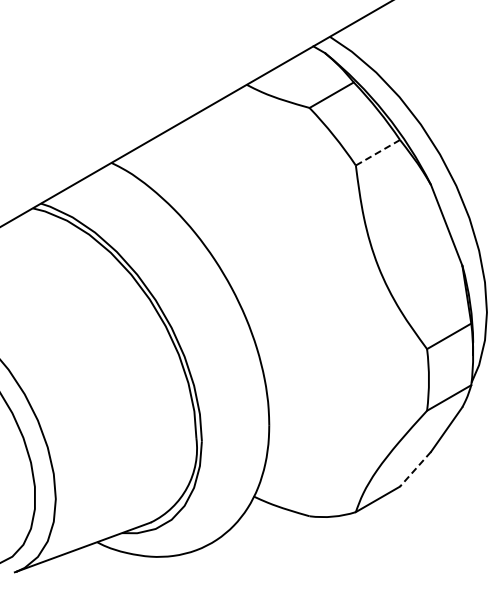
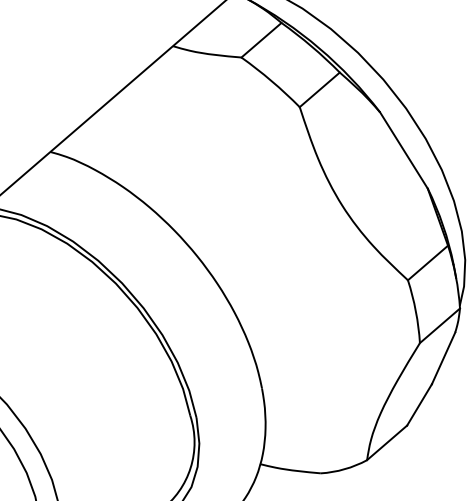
line: (377, 152) -> (319, 89), dashed -> solid
line: (415, 469) -> (419, 405), dashed -> solid

